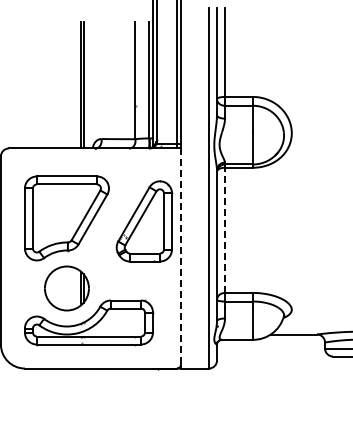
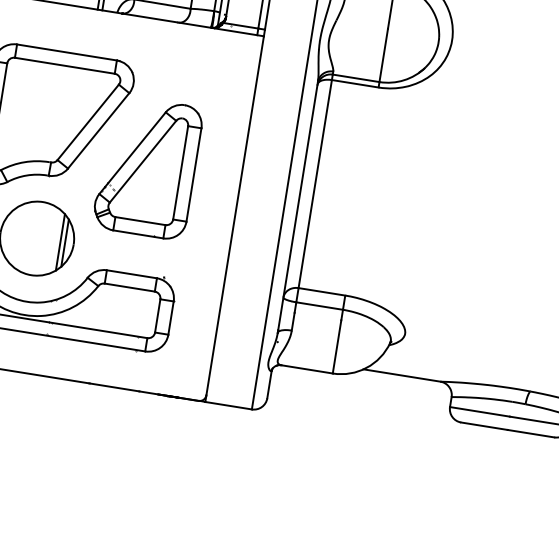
part: (144, 221) -> (148, 167), moved
line: (225, 230) -> (316, 184), dashed -> solid
line: (180, 257) -> (234, 217), dashed -> solid

